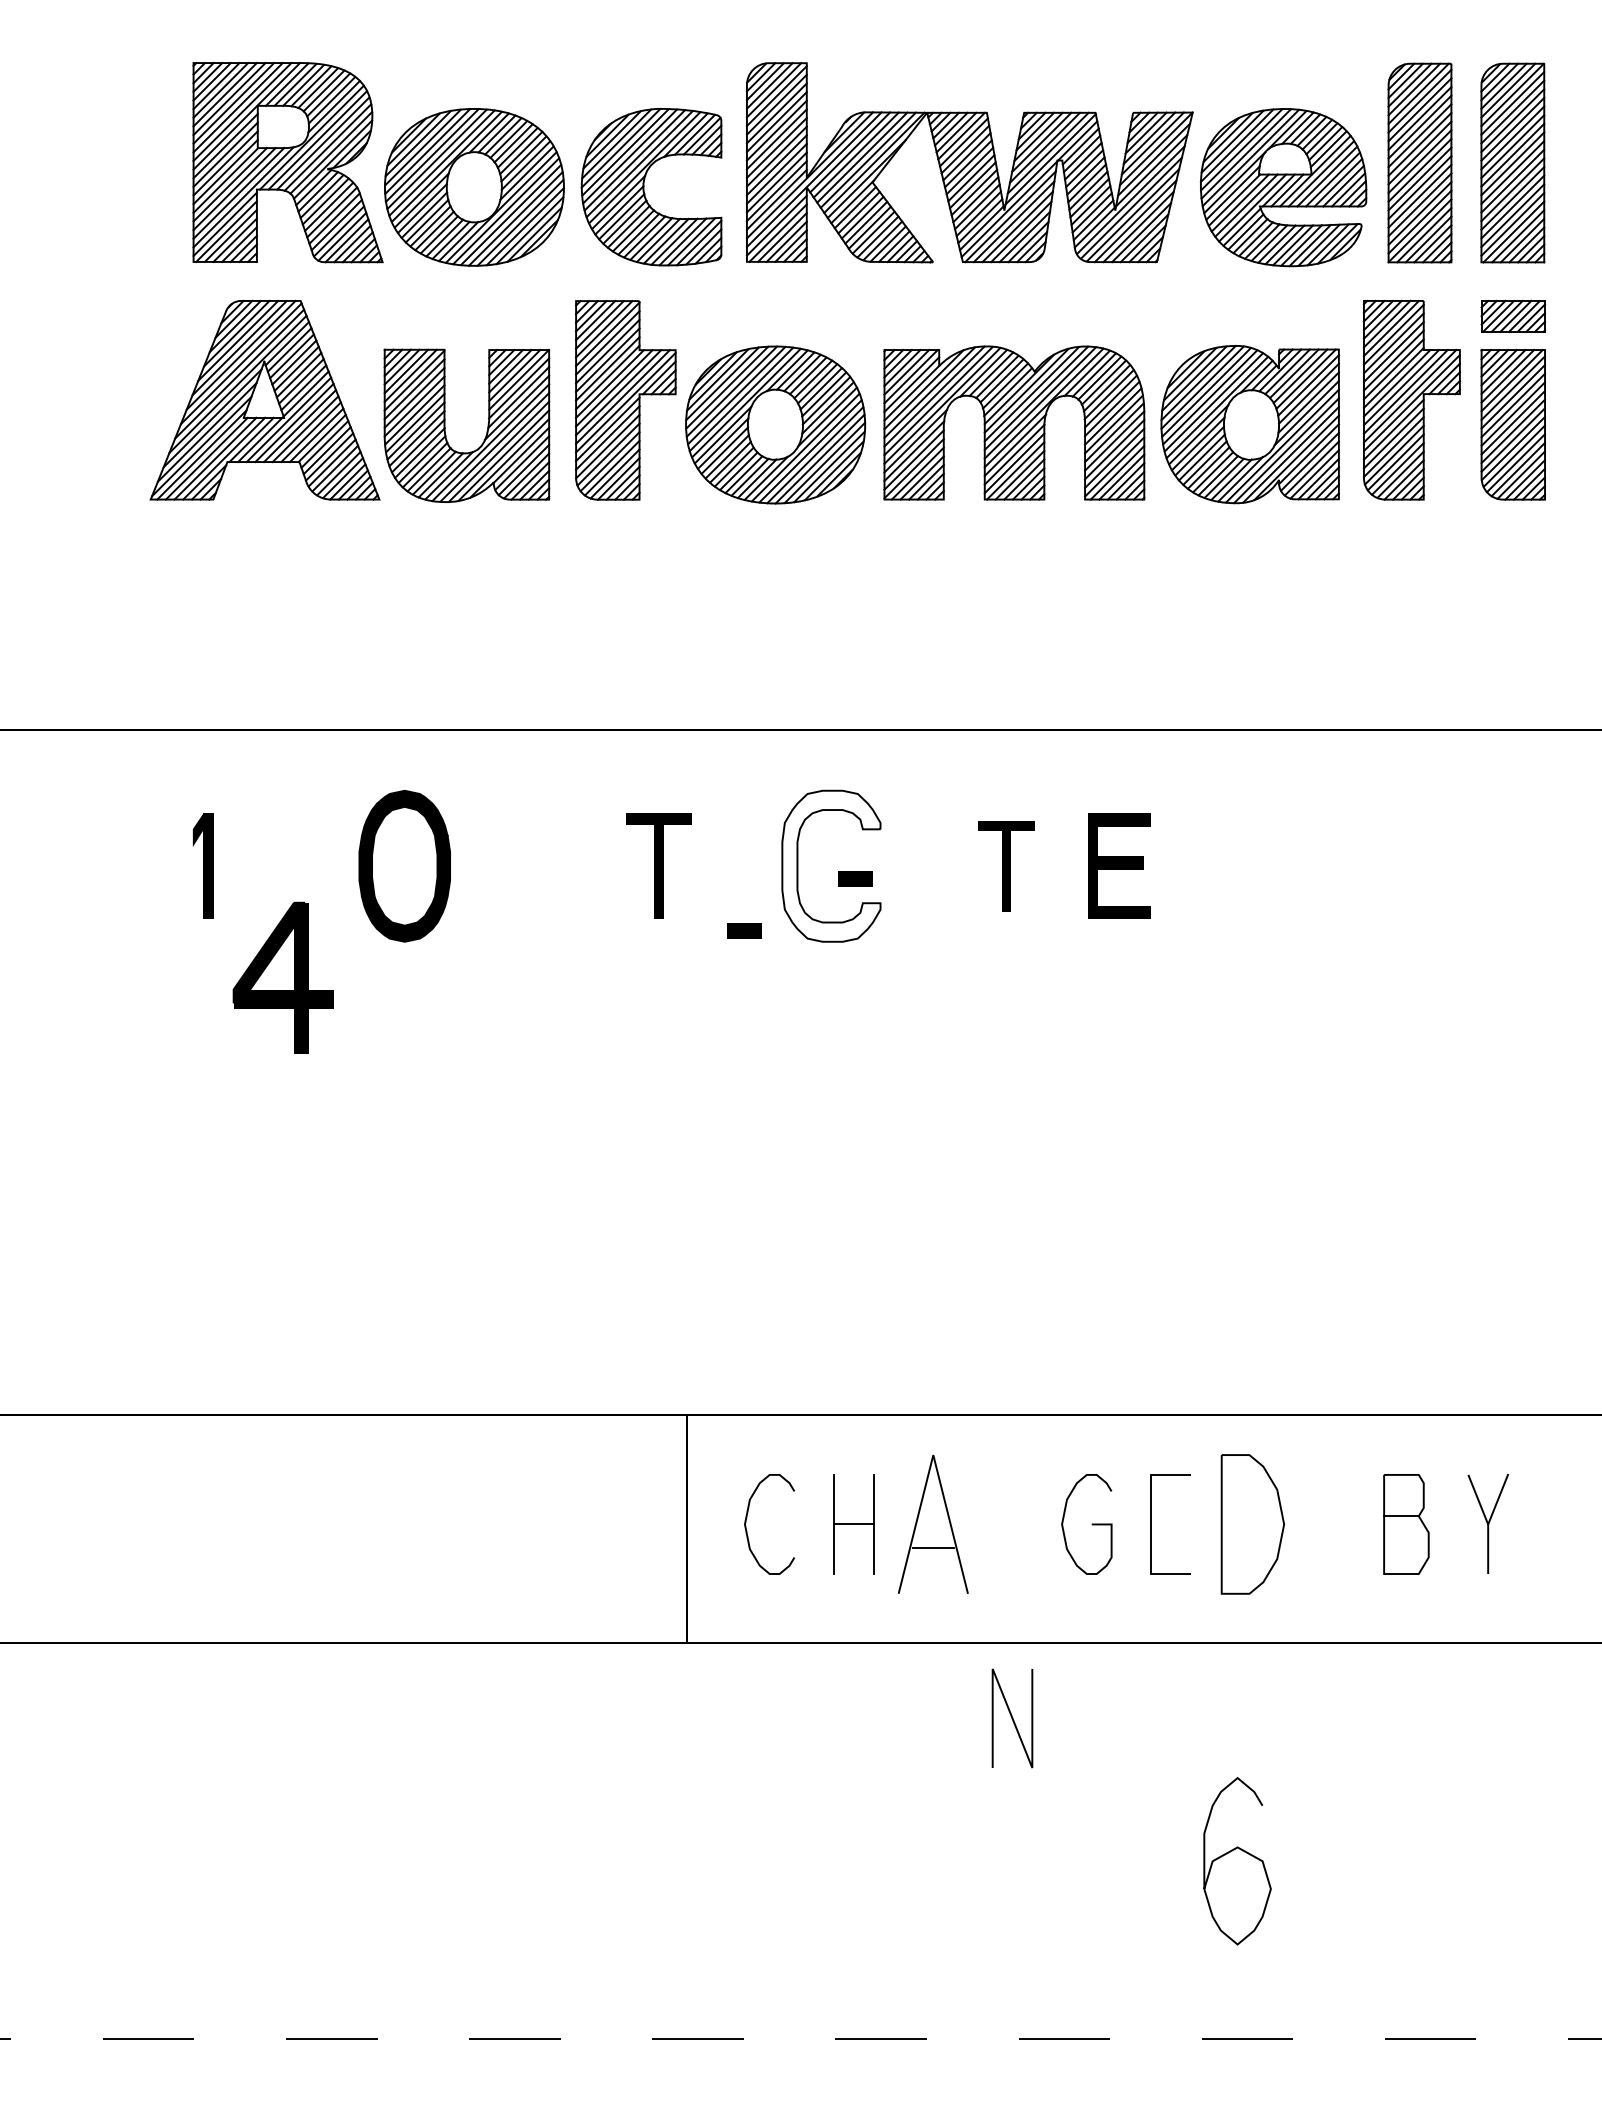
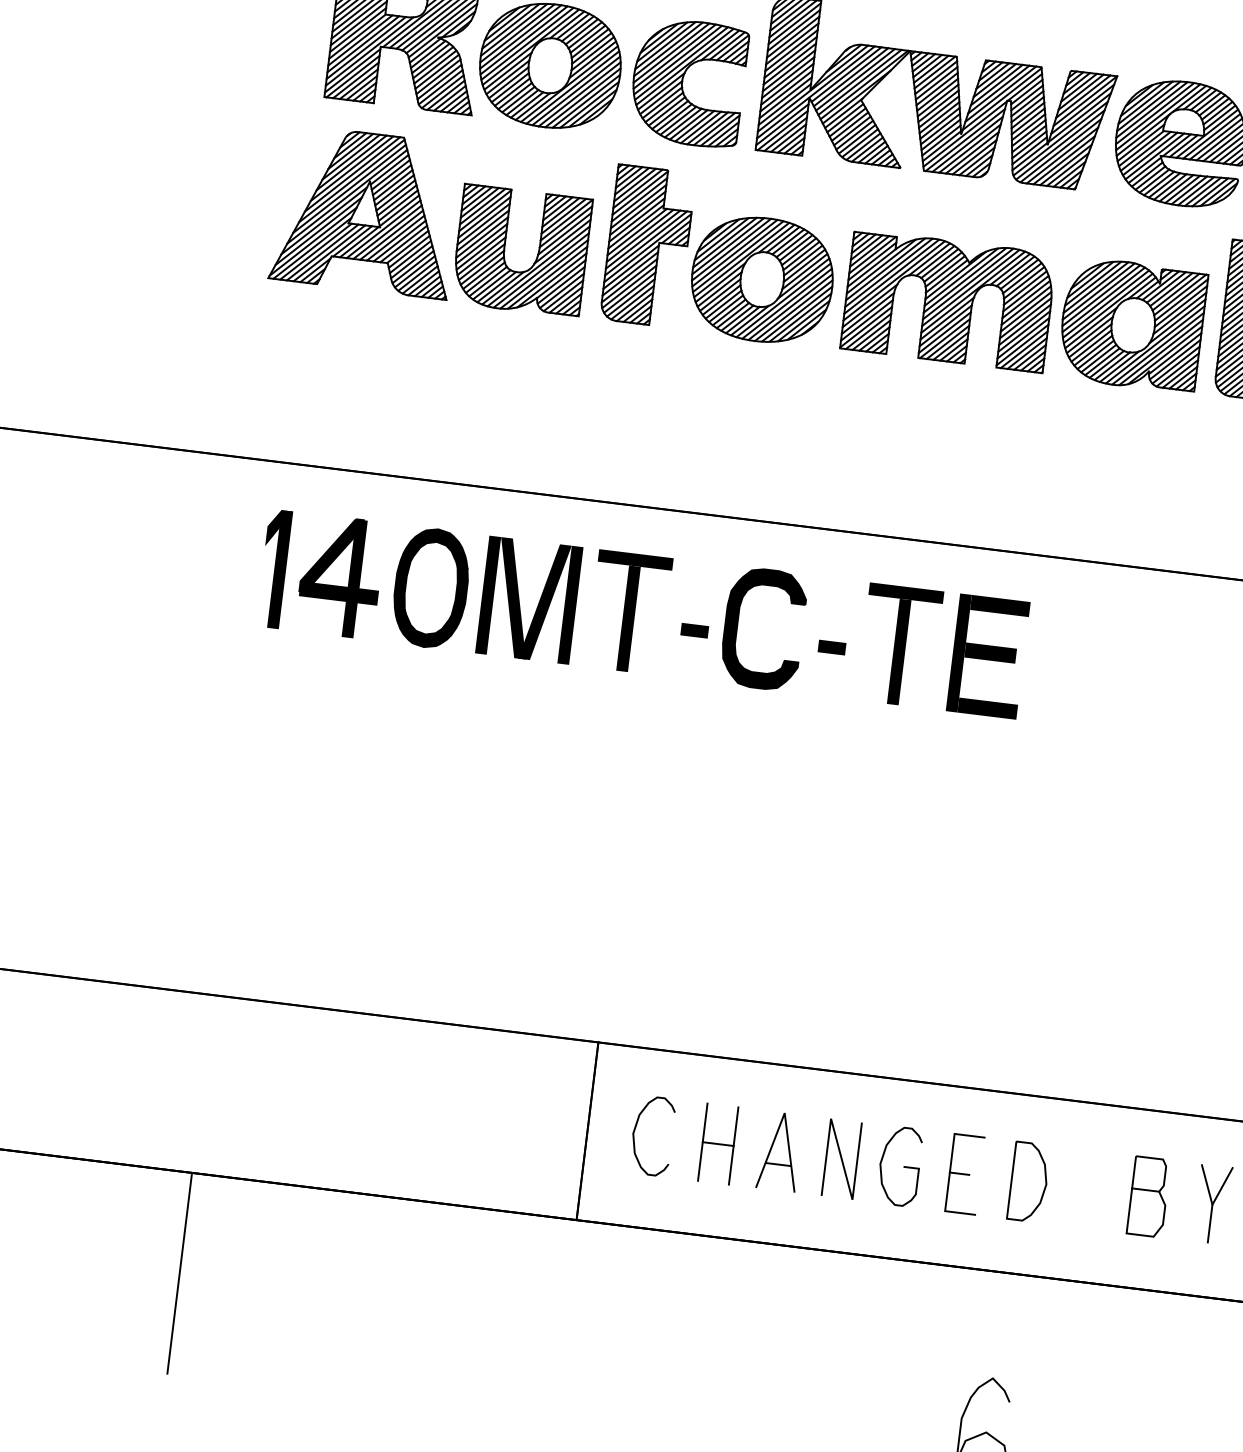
part: (203, 865) -> (274, 568), size x1.43
fill: (831, 865) -> (763, 628), added
part: (658, 866) -> (628, 612), size x1.43
part: (1006, 866) -> (900, 645), size x1.67
part: (1119, 866) -> (988, 656), size x1.43
part: (518, 867) -> (519, 600), added
part: (855, 878) -> (831, 647), moved
part: (744, 930) -> (694, 630), moved
part: (282, 977) -> (339, 576), moved
part: (932, 1524) -> (779, 1151), size x0.71
line: (1163, 1524) -> (959, 1173), added
part: (1252, 1524) -> (1028, 1182), size x0.71
line: (1012, 1718) -> (841, 1159), moved
line: (193, 1771) -> (179, 1273), added

